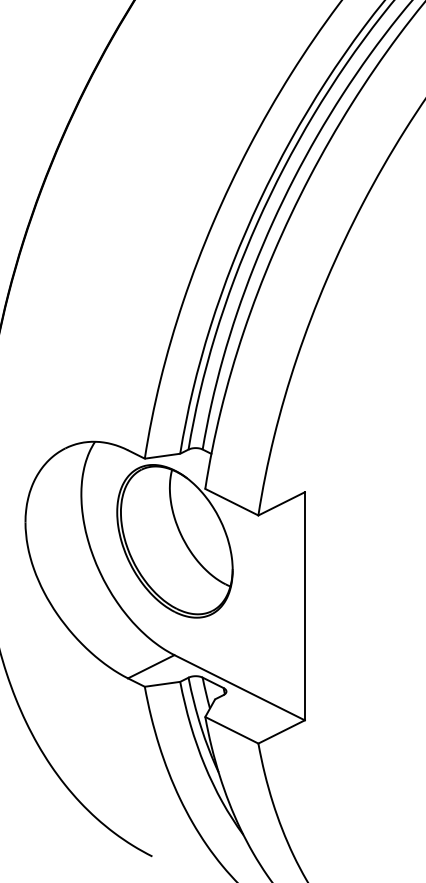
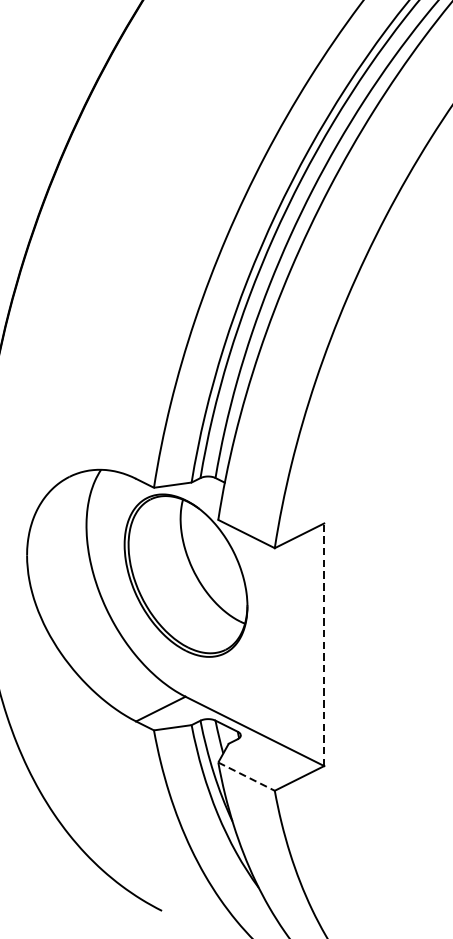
line: (304, 605) -> (323, 643), solid -> dashed
line: (231, 730) -> (246, 776), solid -> dashed

